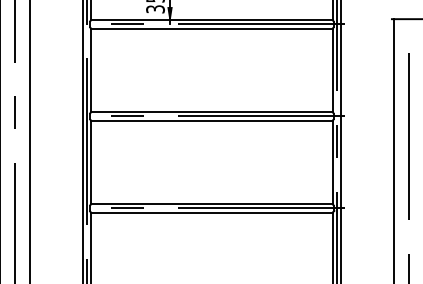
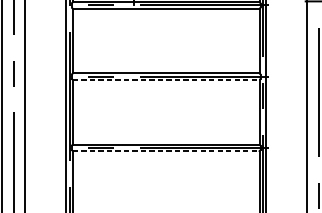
line: (211, 120) -> (165, 79), solid -> dashed
line: (211, 212) -> (165, 150), solid -> dashed

